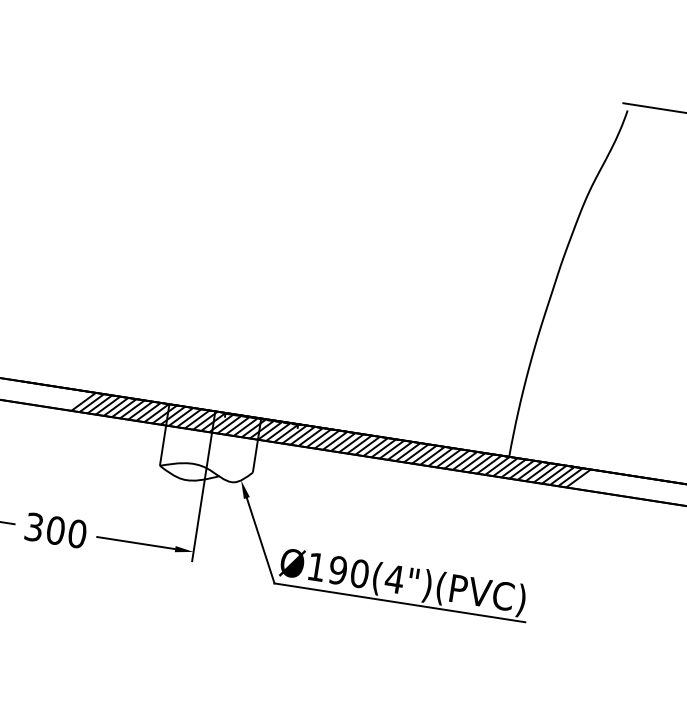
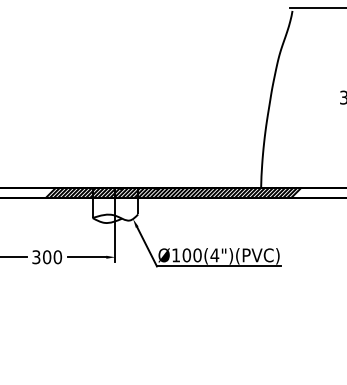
text: (337, 570) -> (186, 255), Ø190(4")(PVC) -> Ø100(4")(PVC)

